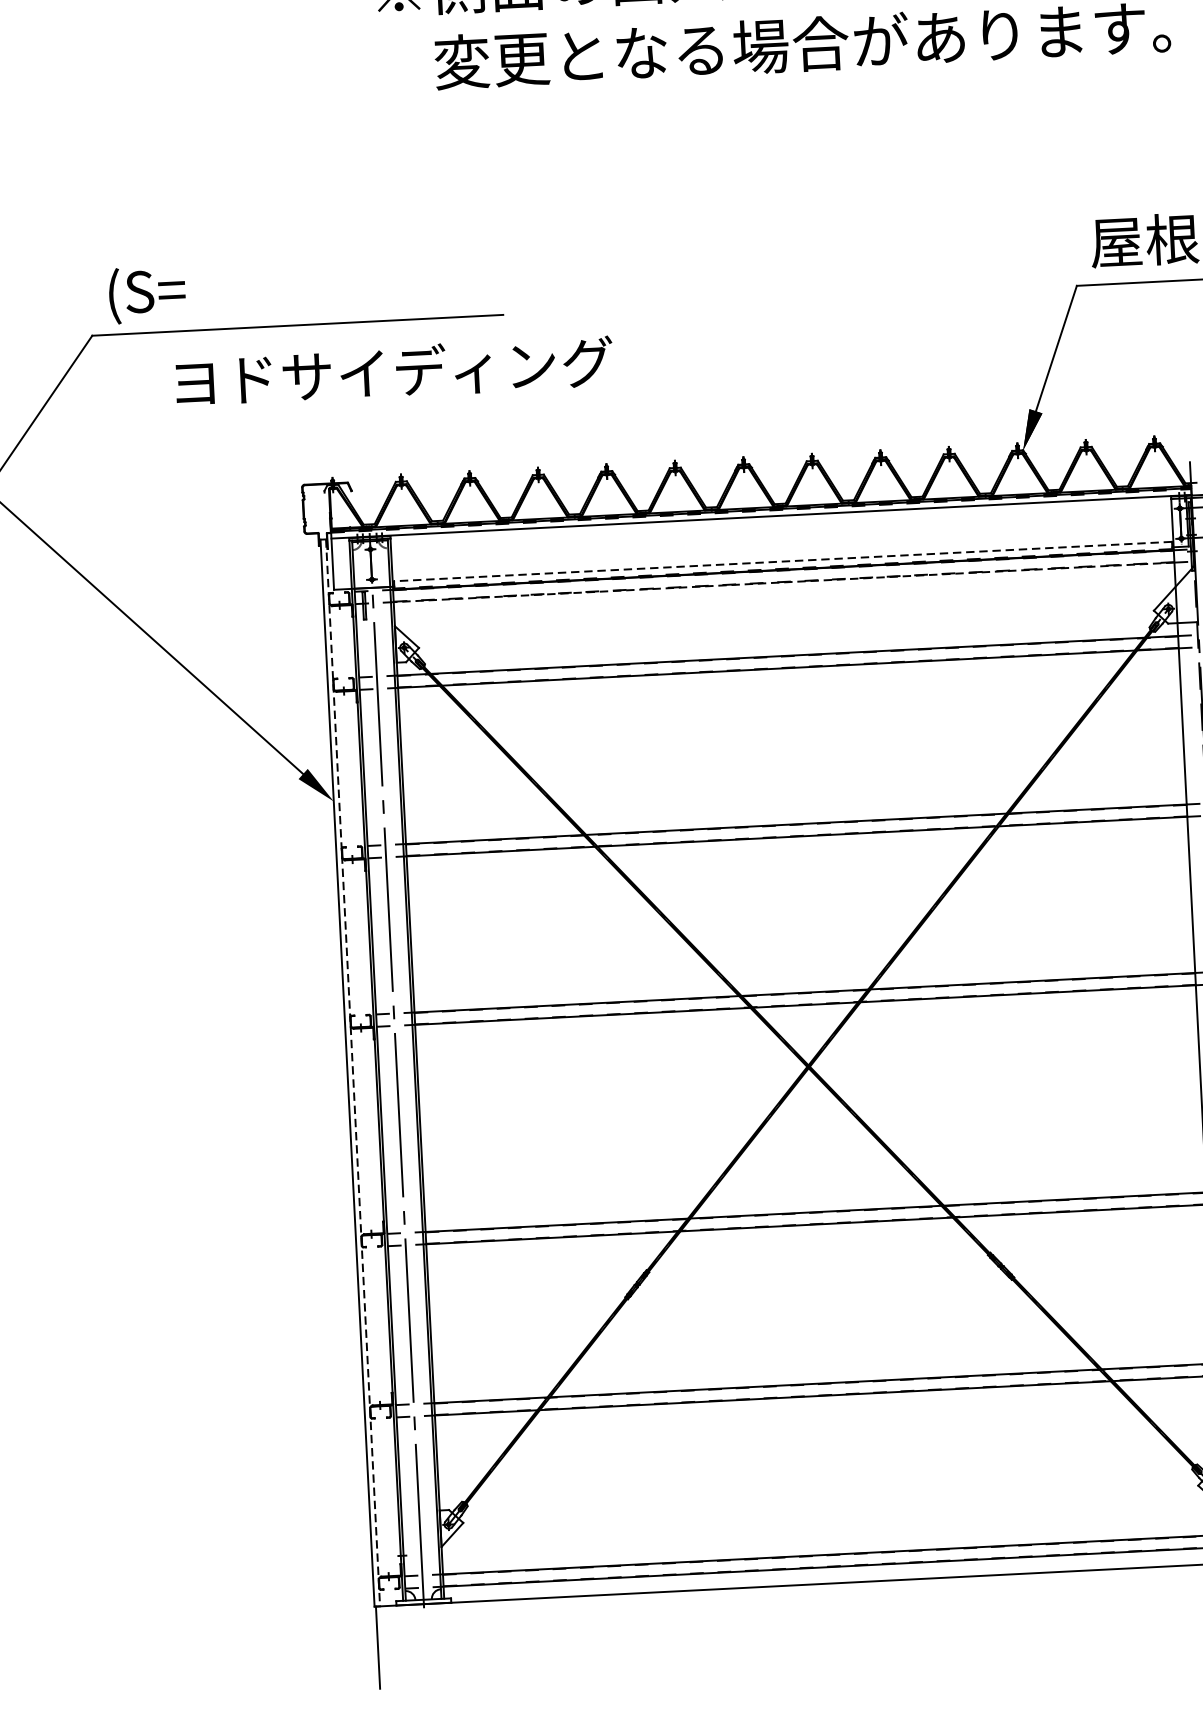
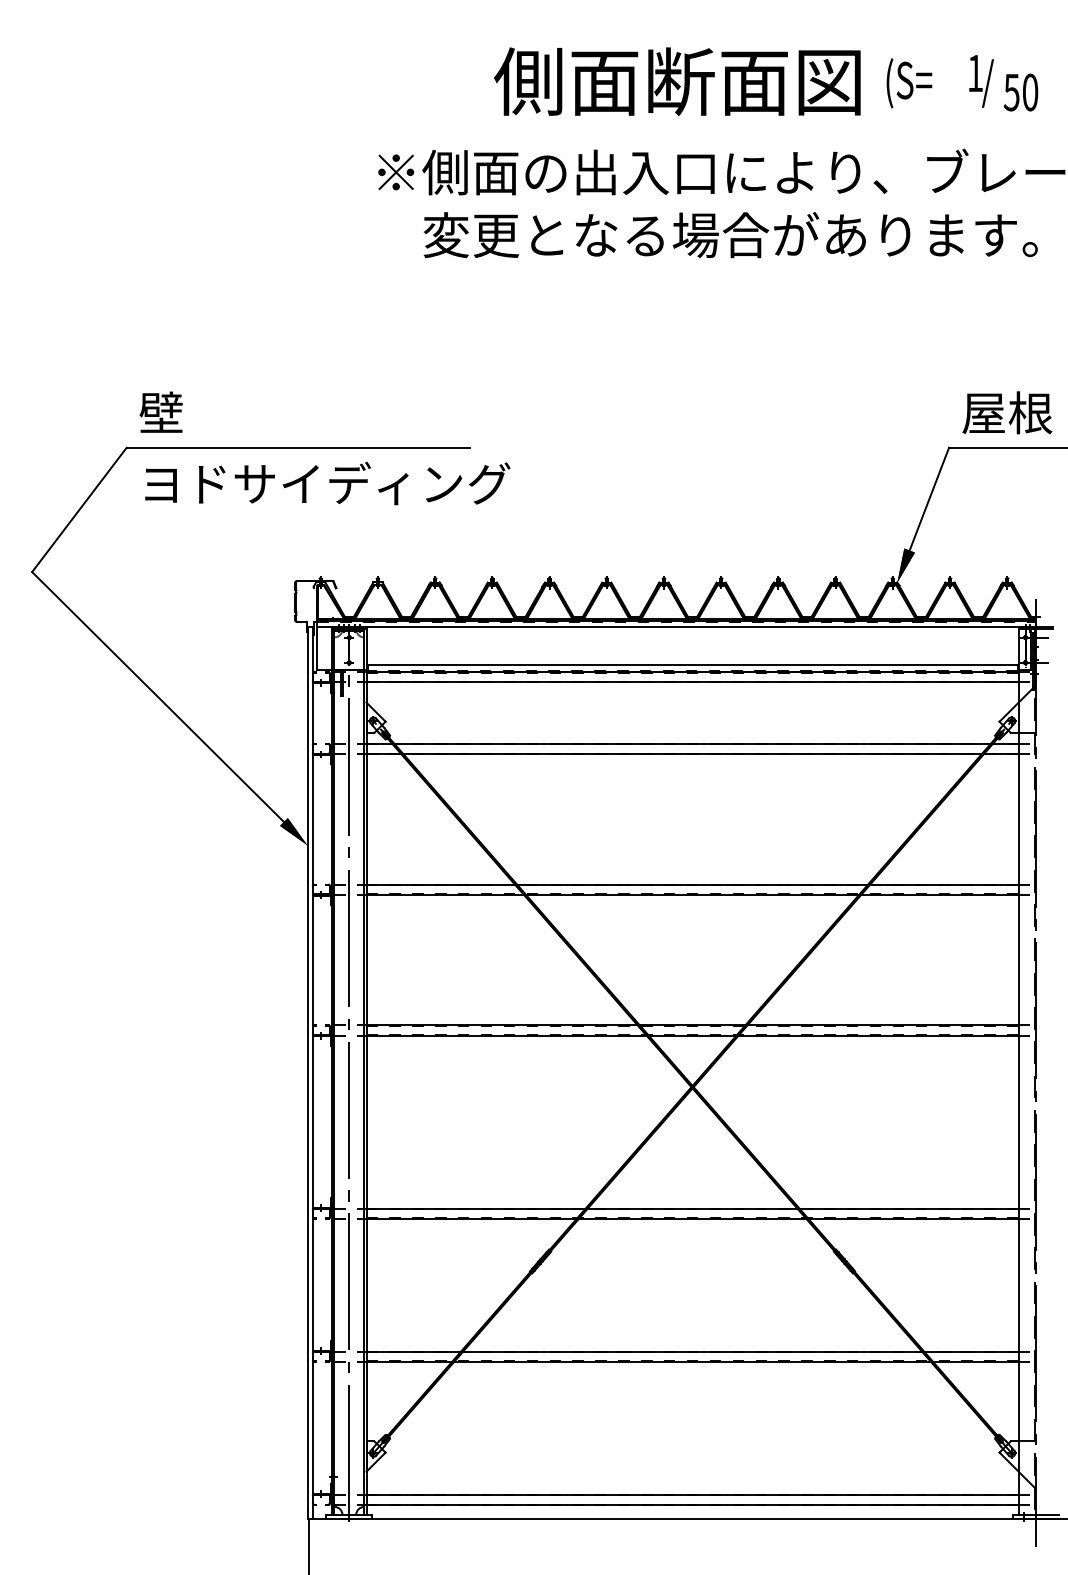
text: (145, 294) -> (172, 415), (S= -> 壁
text: (394, 371) -> (327, 483), moved
line: (782, 562) -> (692, 665), dashed -> solid
line: (783, 582) -> (692, 682), dashed -> solid
line: (352, 1072) -> (312, 1072), dashed -> solid

